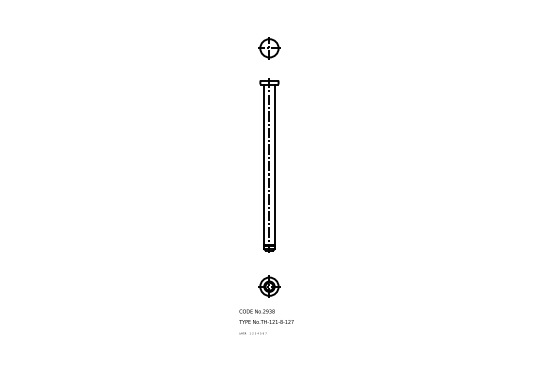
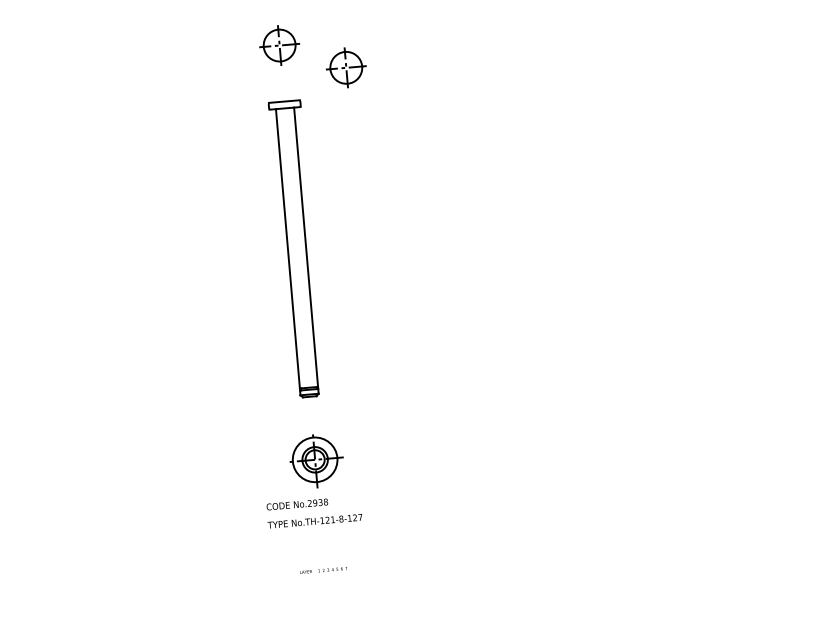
part: (306, 64) -> (346, 68), added
line: (269, 165) -> (297, 249), removed
part: (269, 286) -> (315, 459), size x1.4
text: (252, 333) -> (322, 570), moved

